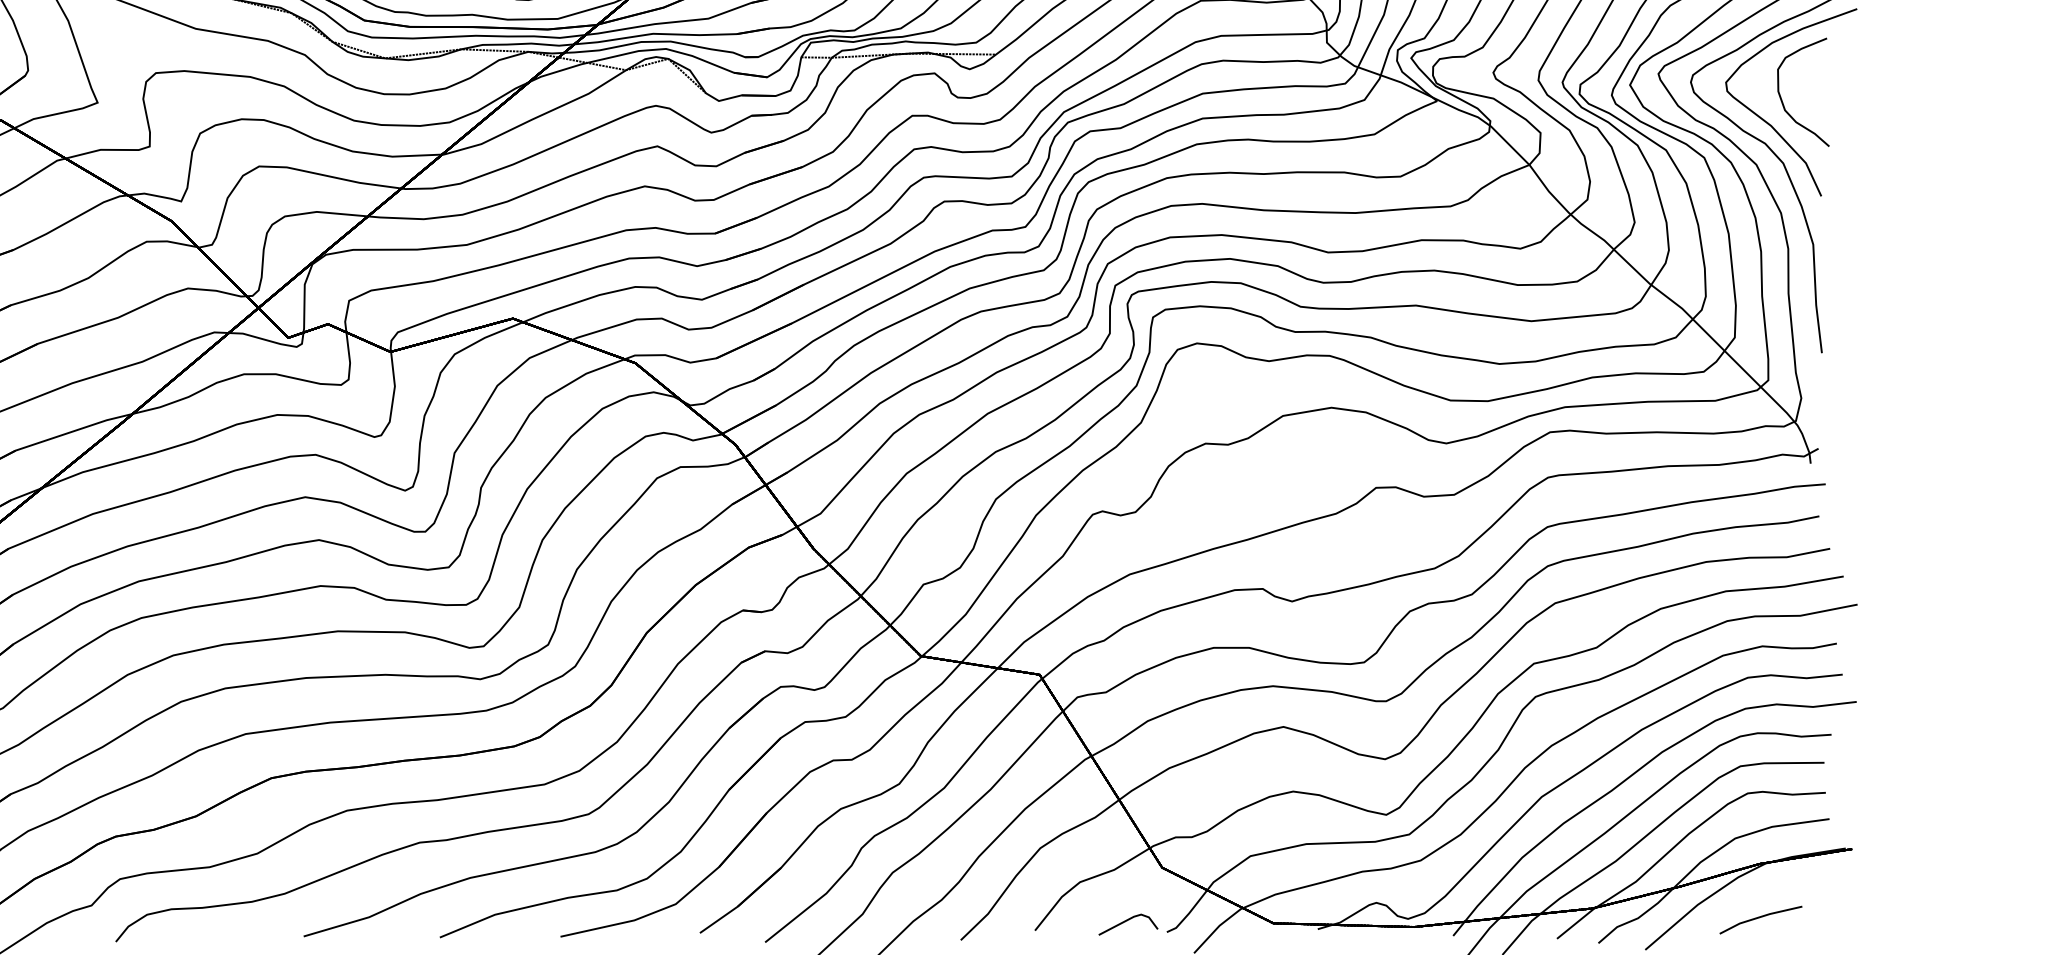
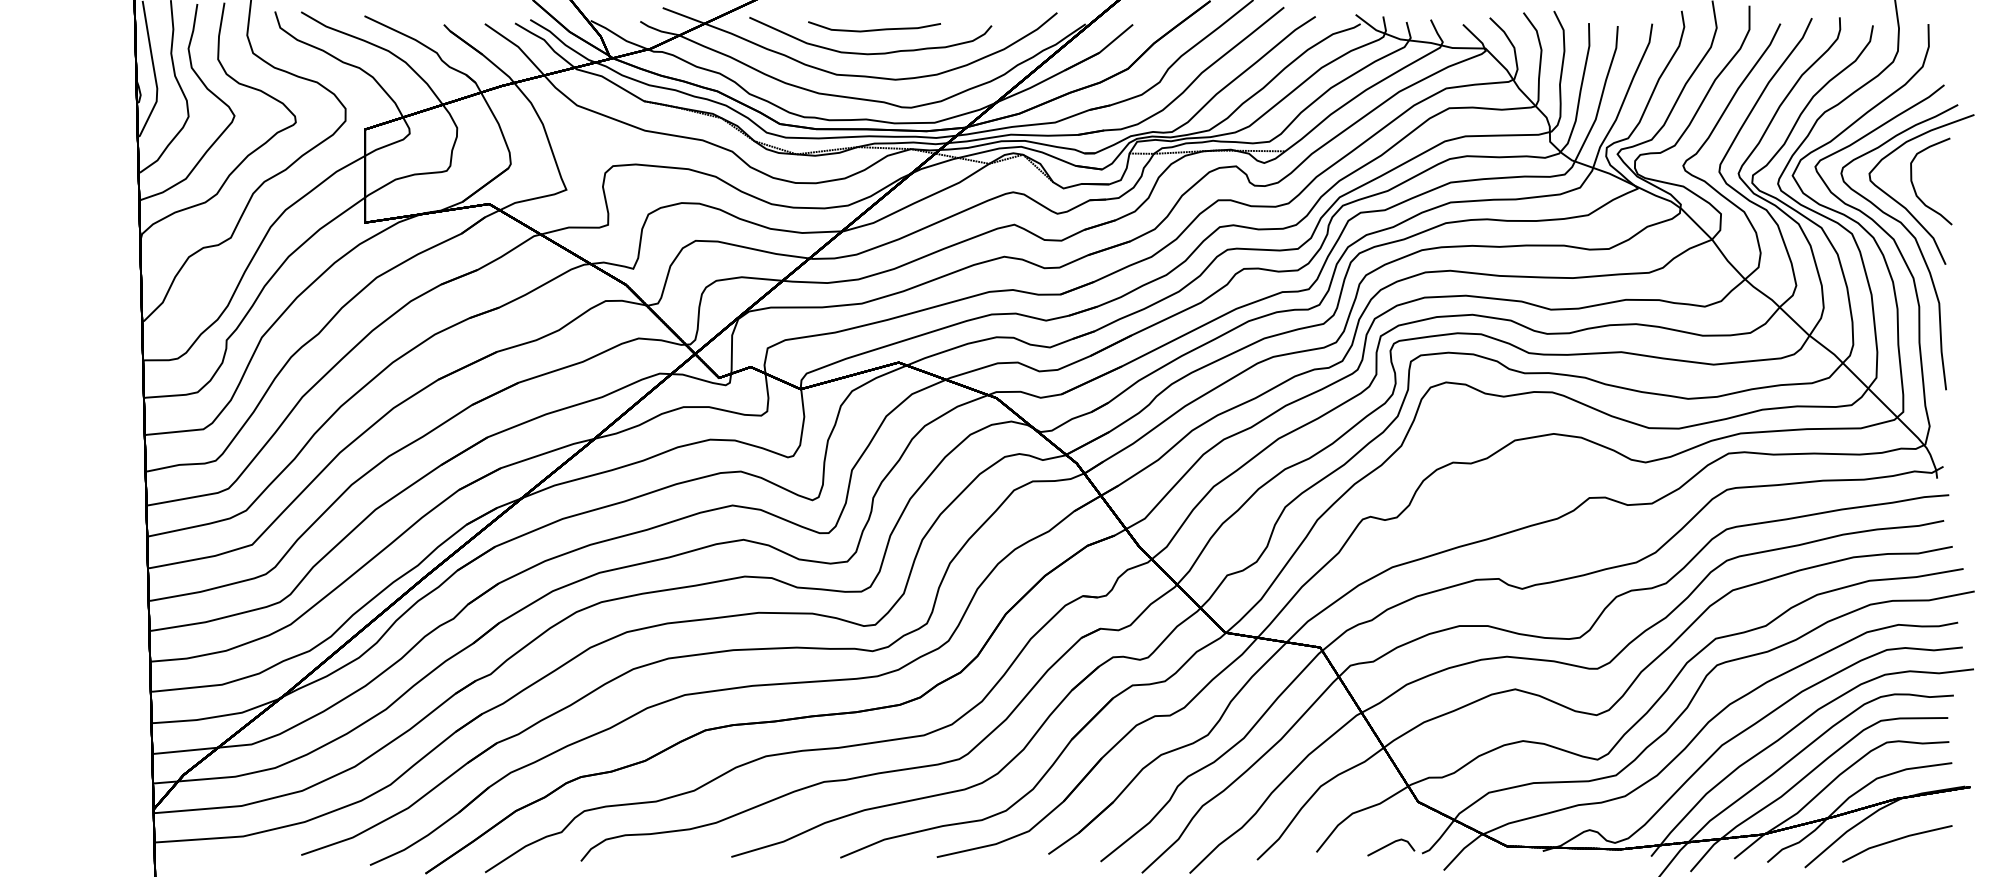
part: (1761, 919) -> (1897, 843), size x1.67

